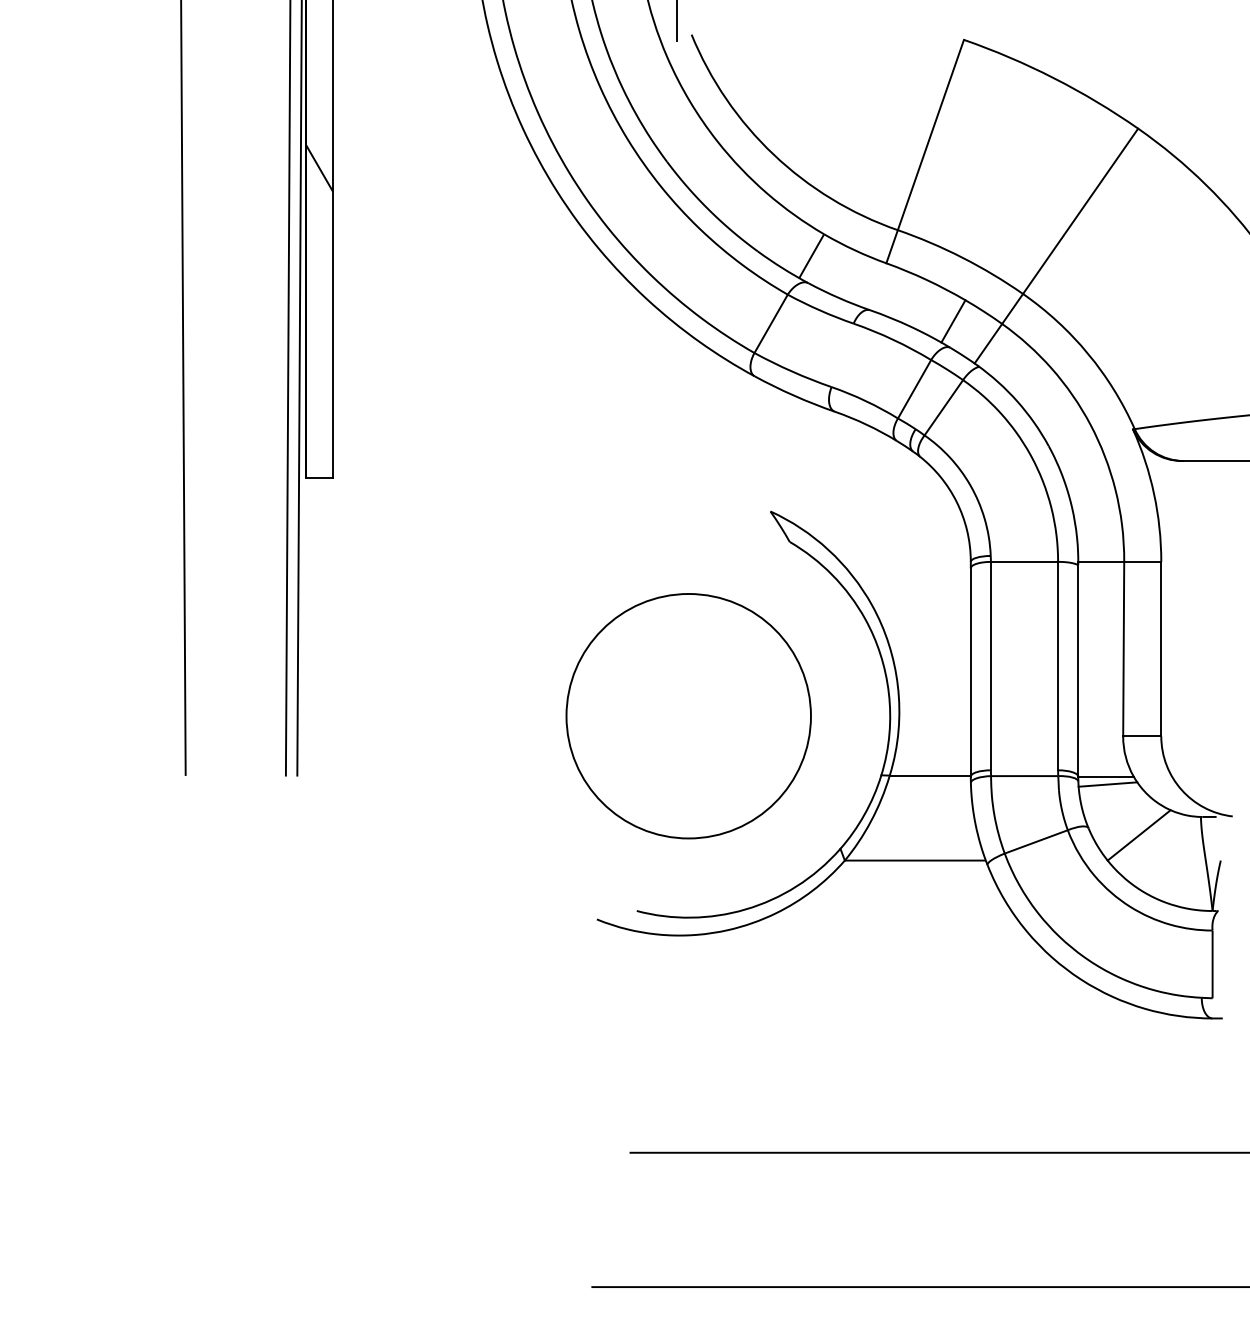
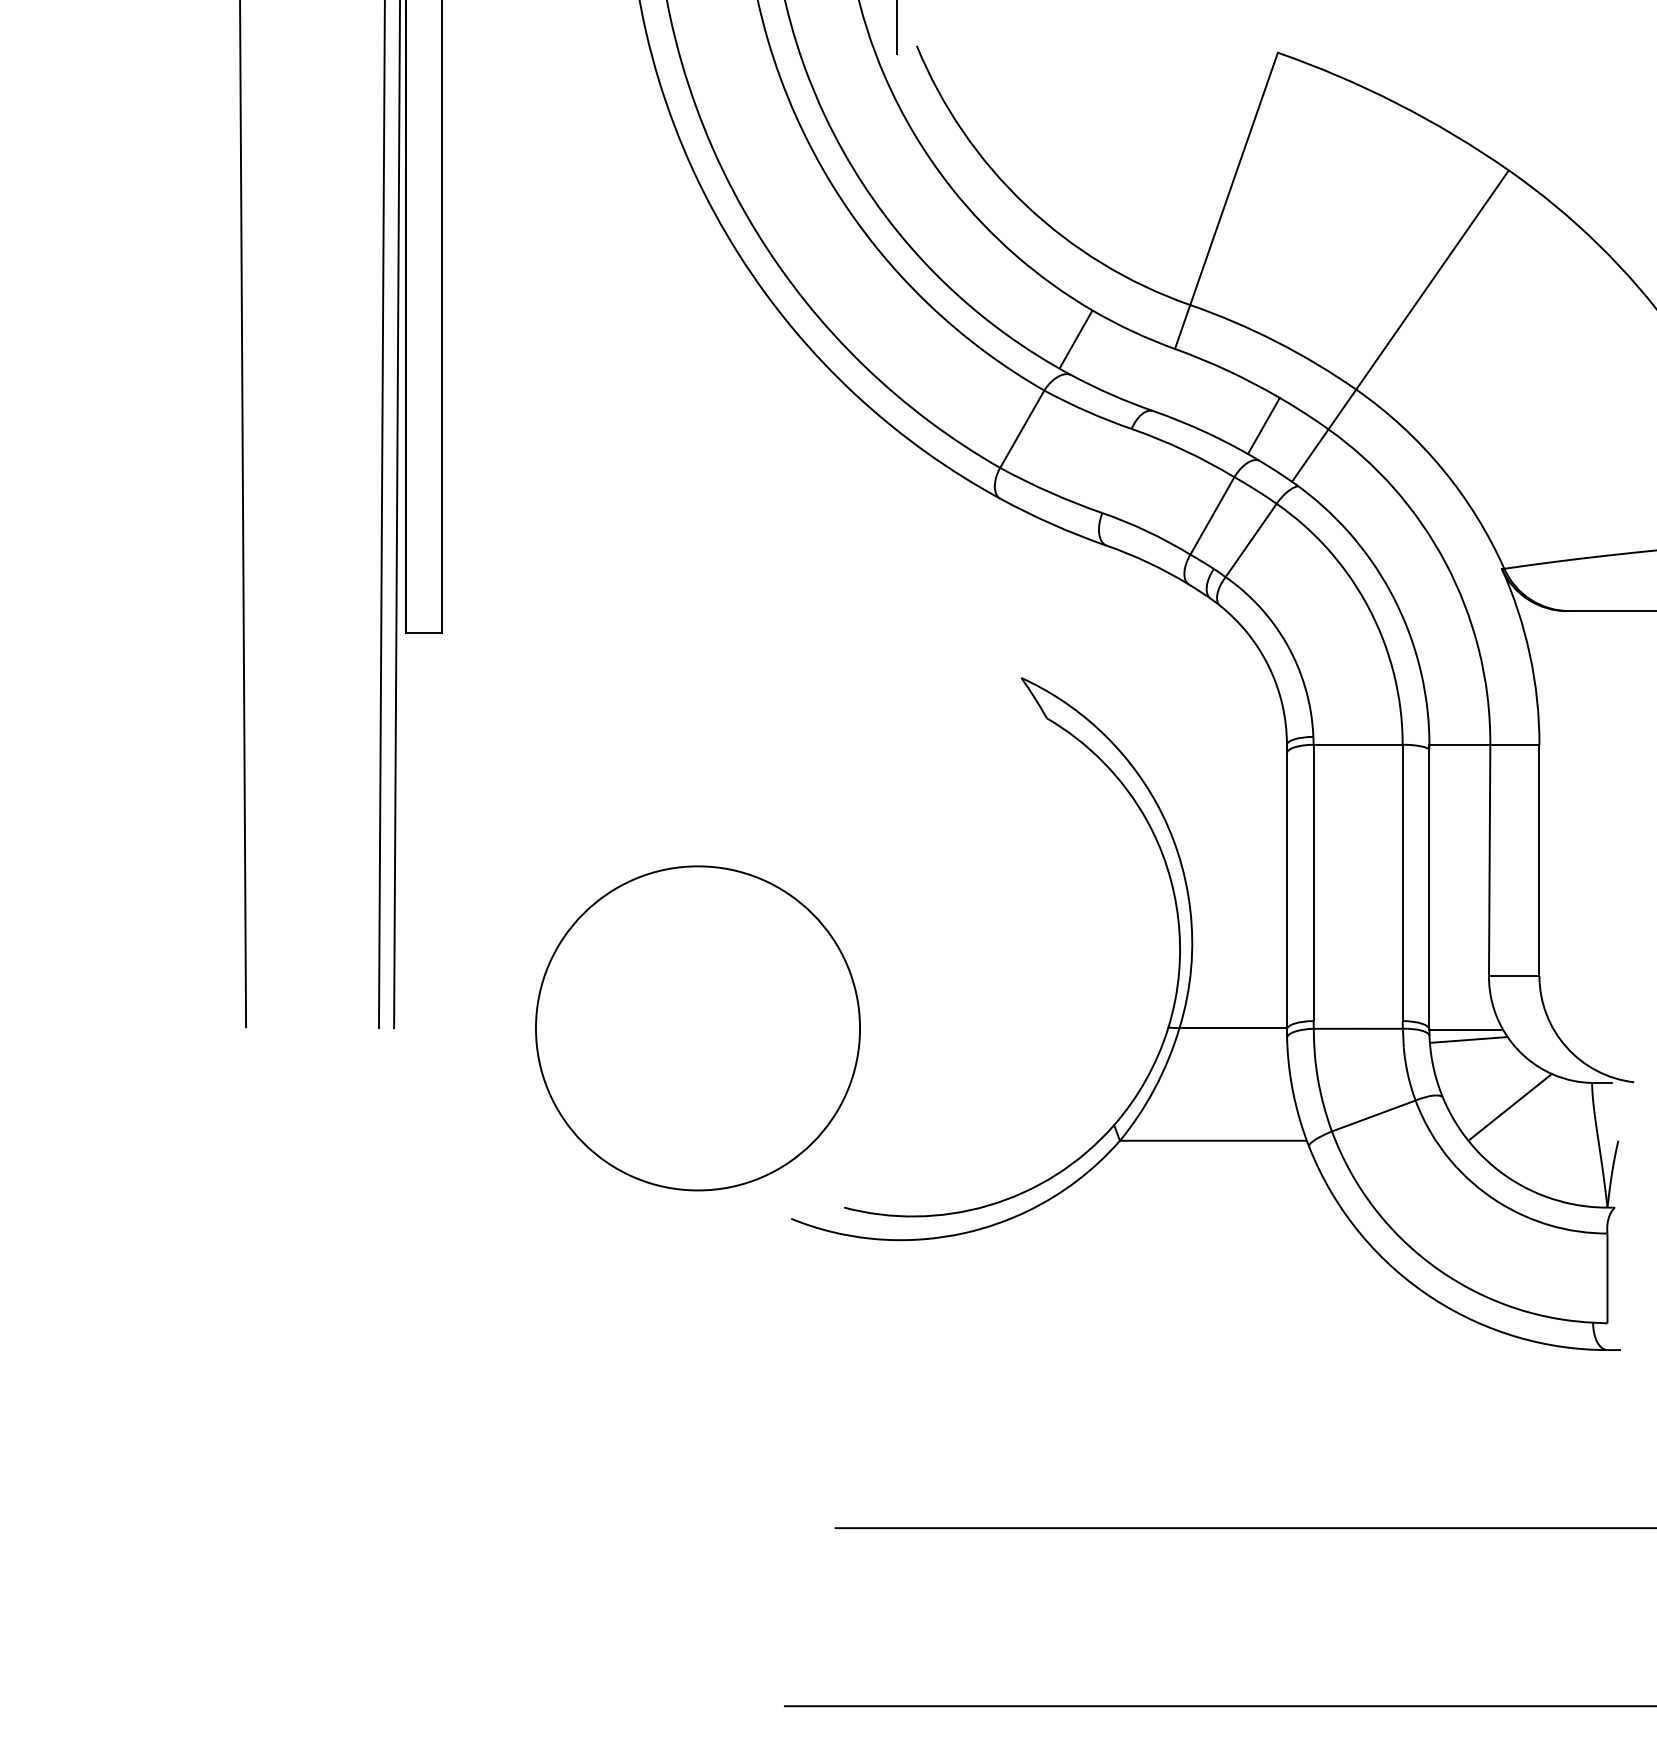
hatch: (319, 168) -> (423, 223), removed
circle: (688, 716) -> (697, 1028), moved

